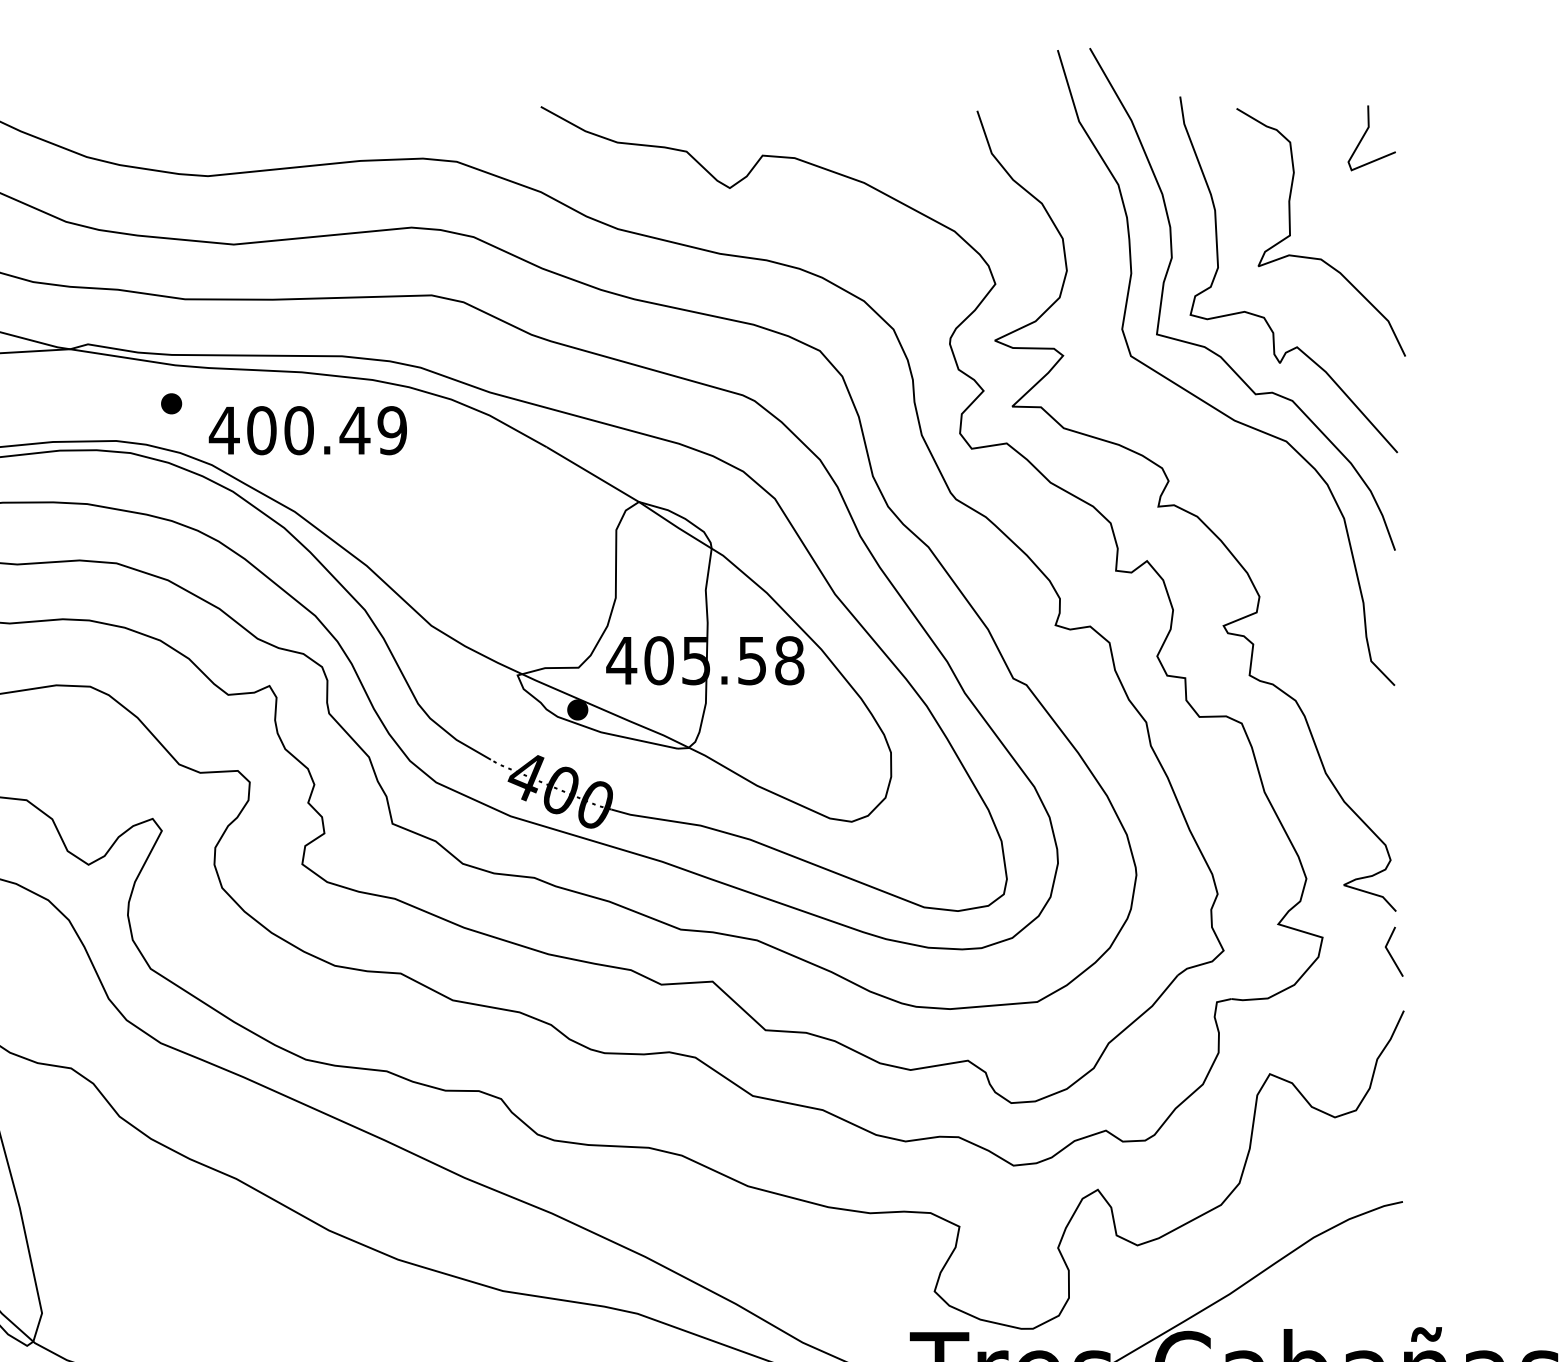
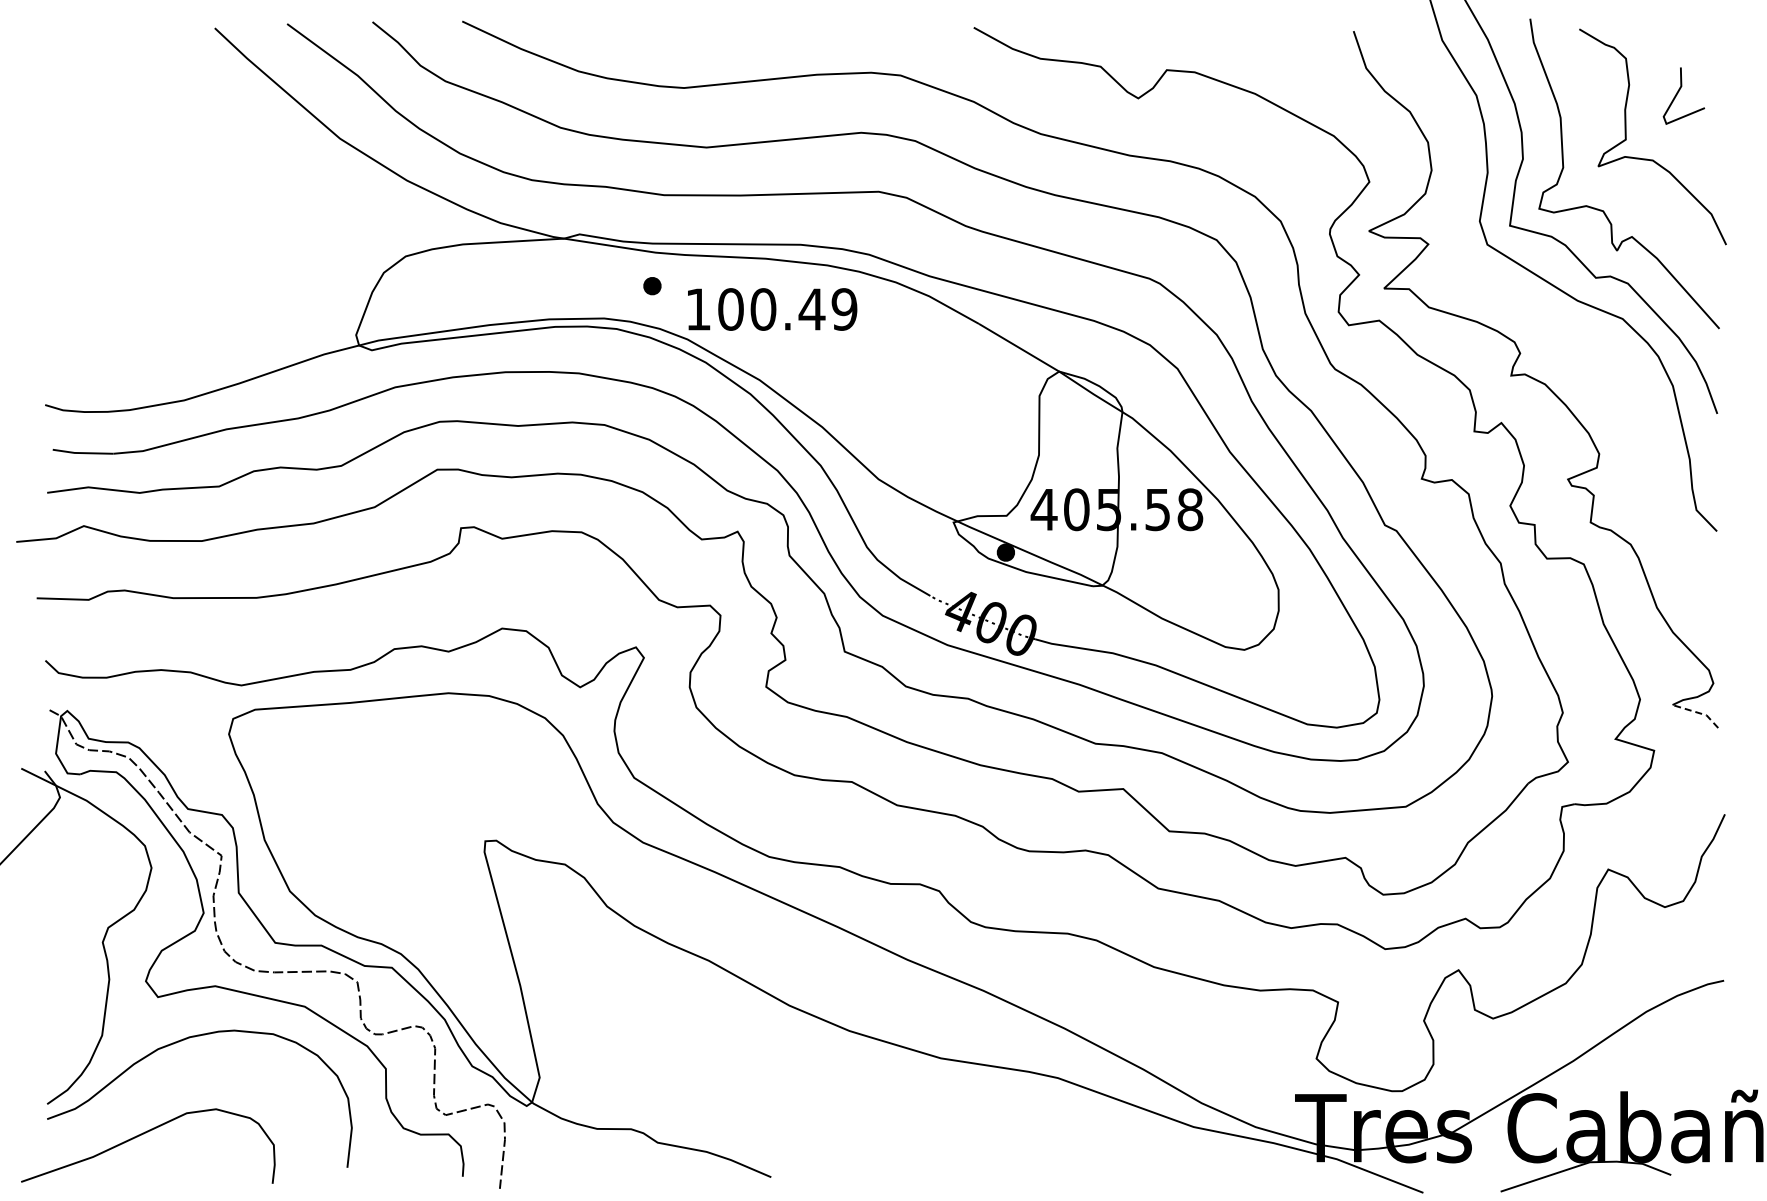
line: (1365, 135) -> (1678, 93), moved
text: (223, 430) -> (697, 309), 400.49 -> 100.49
line: (1373, 893) -> (1698, 712), solid -> dashed
line: (1390, 953) -> (1713, 764), removed

